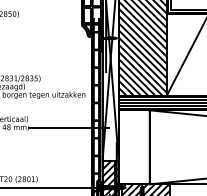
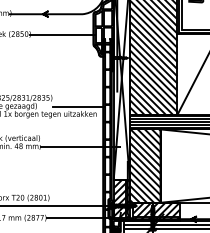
line: (50, 14) -> (62, 34), added
line: (66, 87) -> (78, 106), added
hatch: (133, 146) -> (144, 165), added

